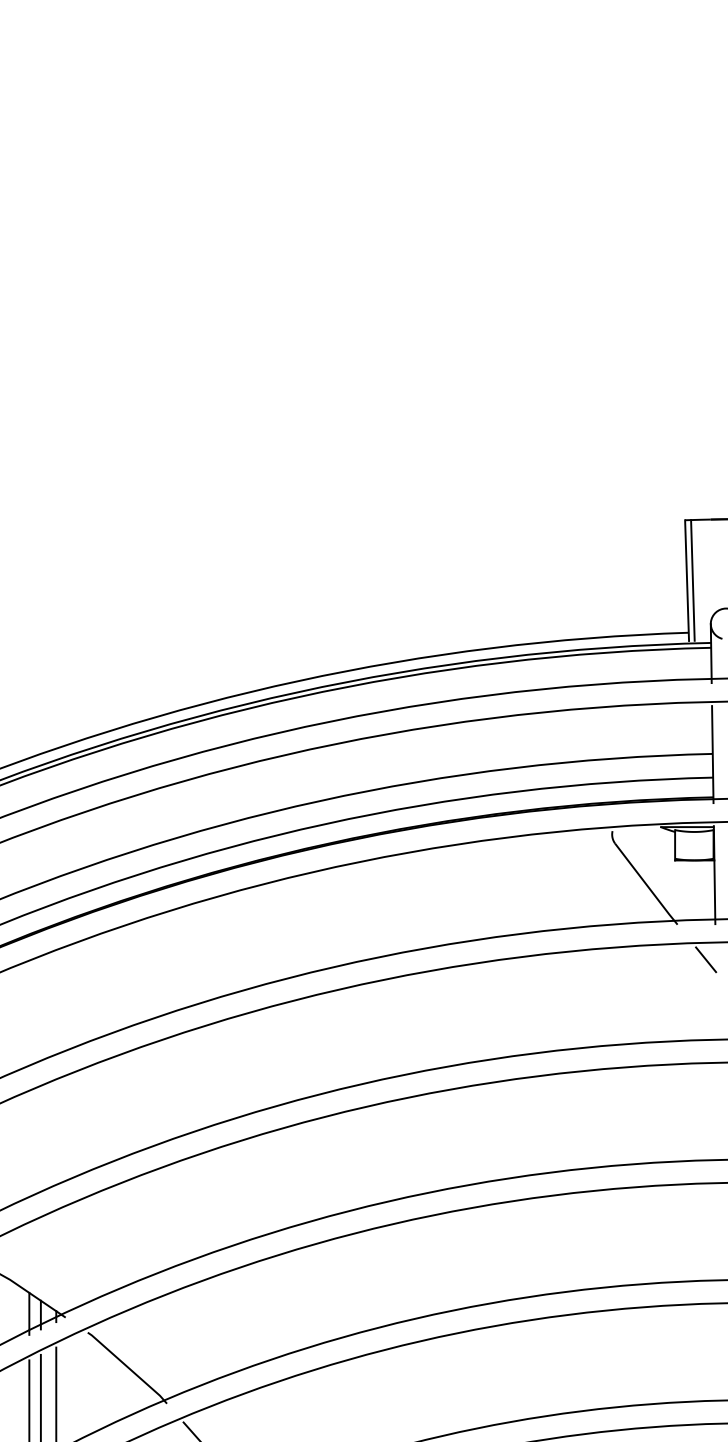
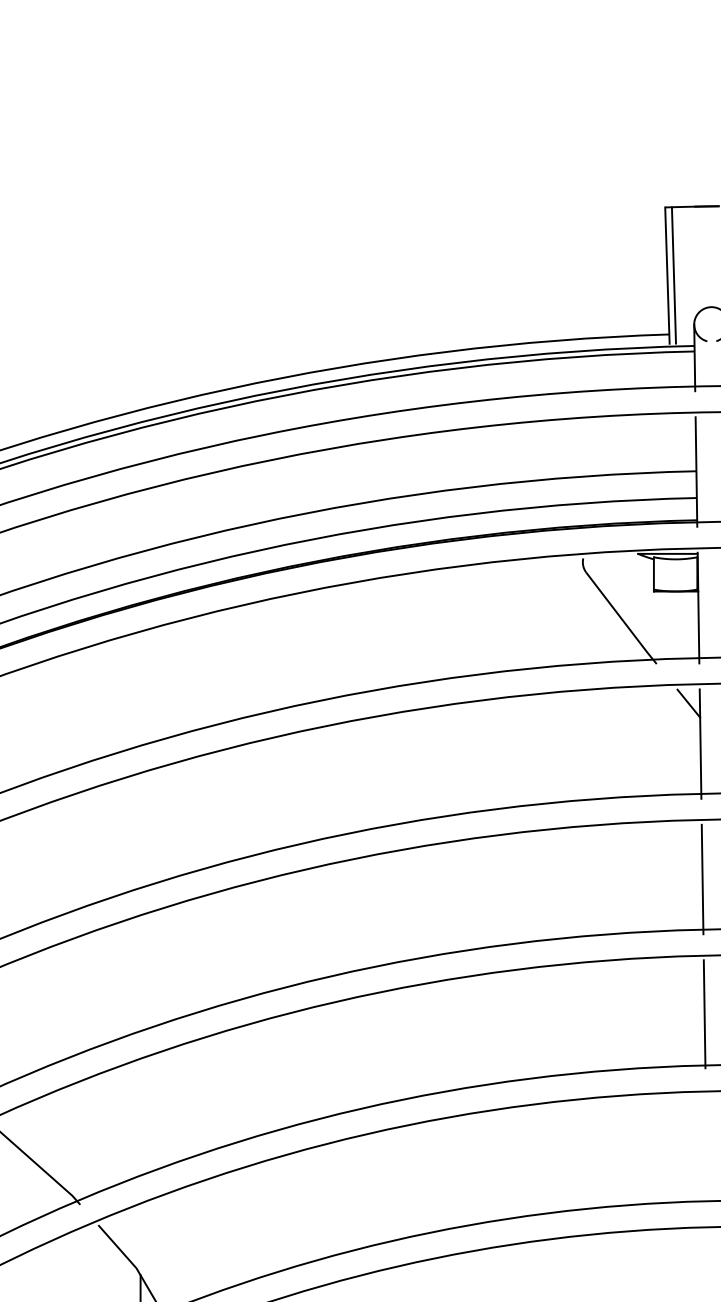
line: (716, 995) -> (700, 743), added
line: (717, 1115) -> (701, 879), added
line: (719, 1234) -> (704, 1013), added

